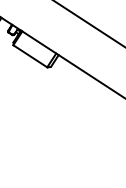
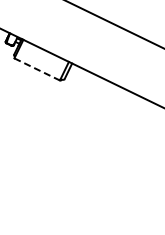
line: (30, 56) -> (37, 69), solid -> dashed

